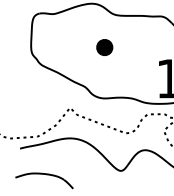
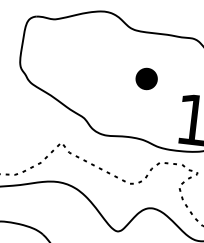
part: (104, 47) -> (146, 78), moved

